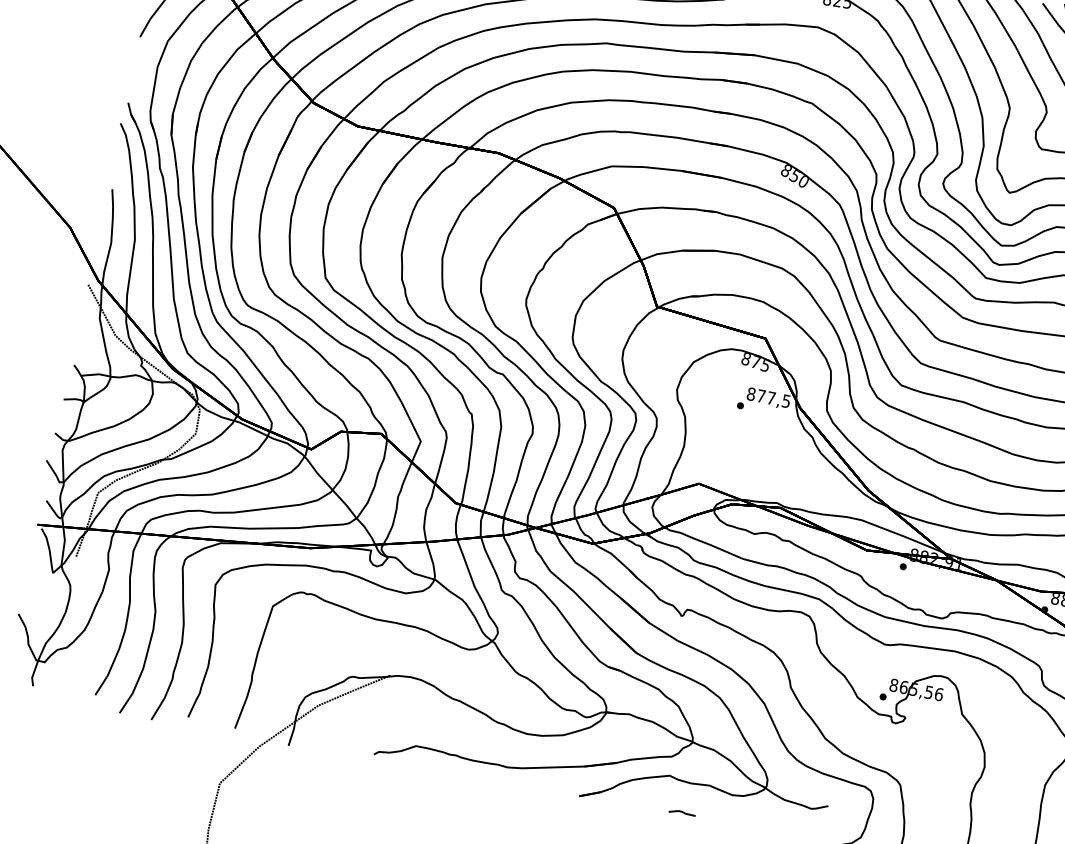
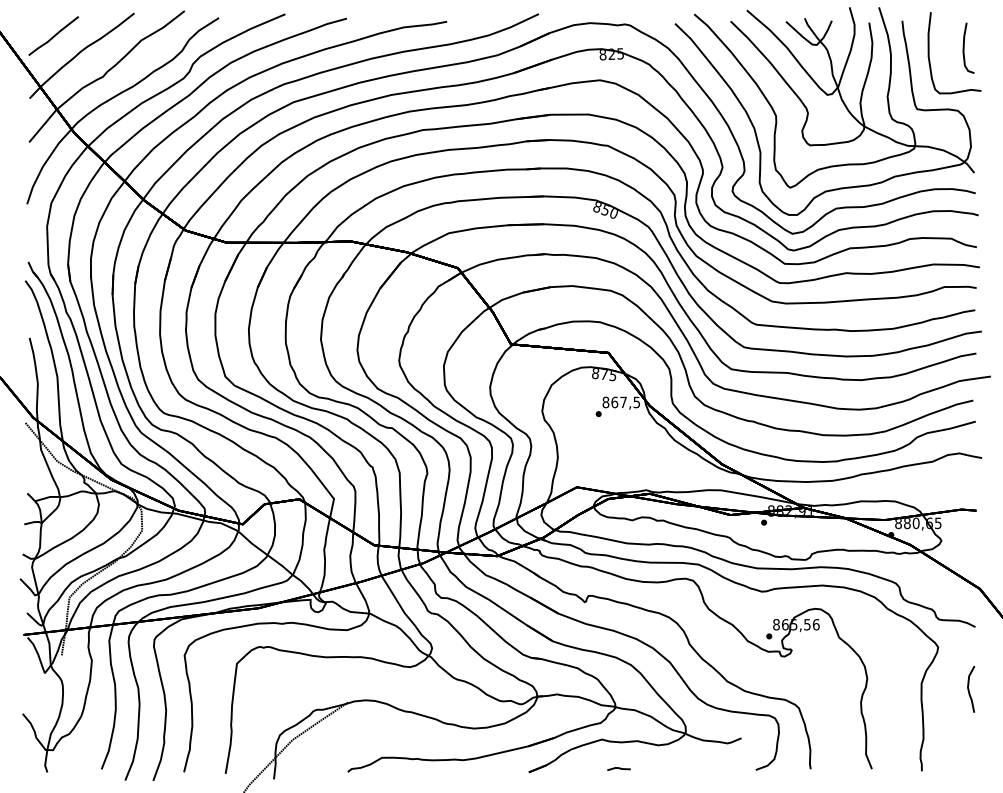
text: (761, 396) -> (614, 402), 877,5 -> 867,5

